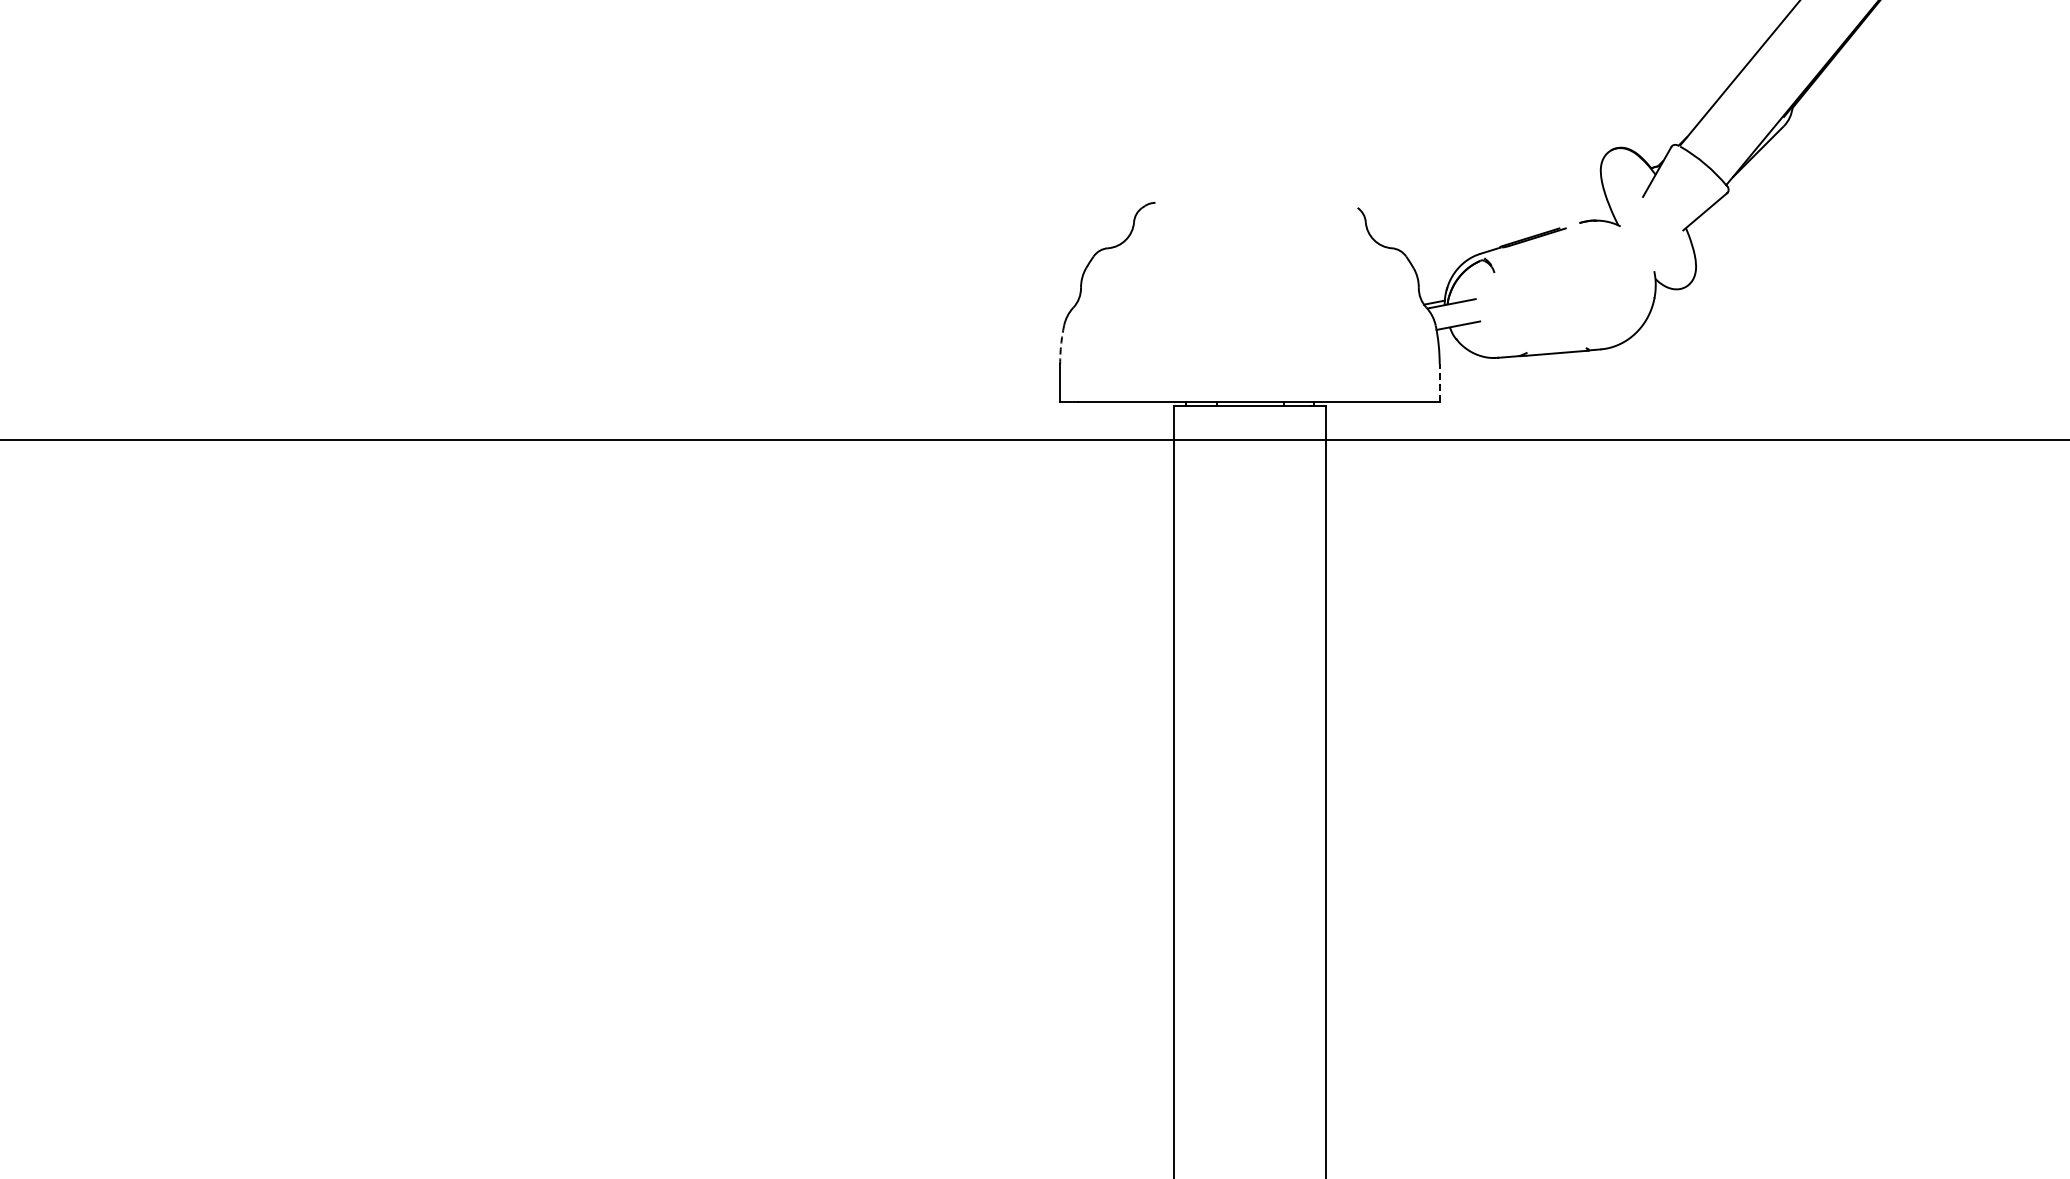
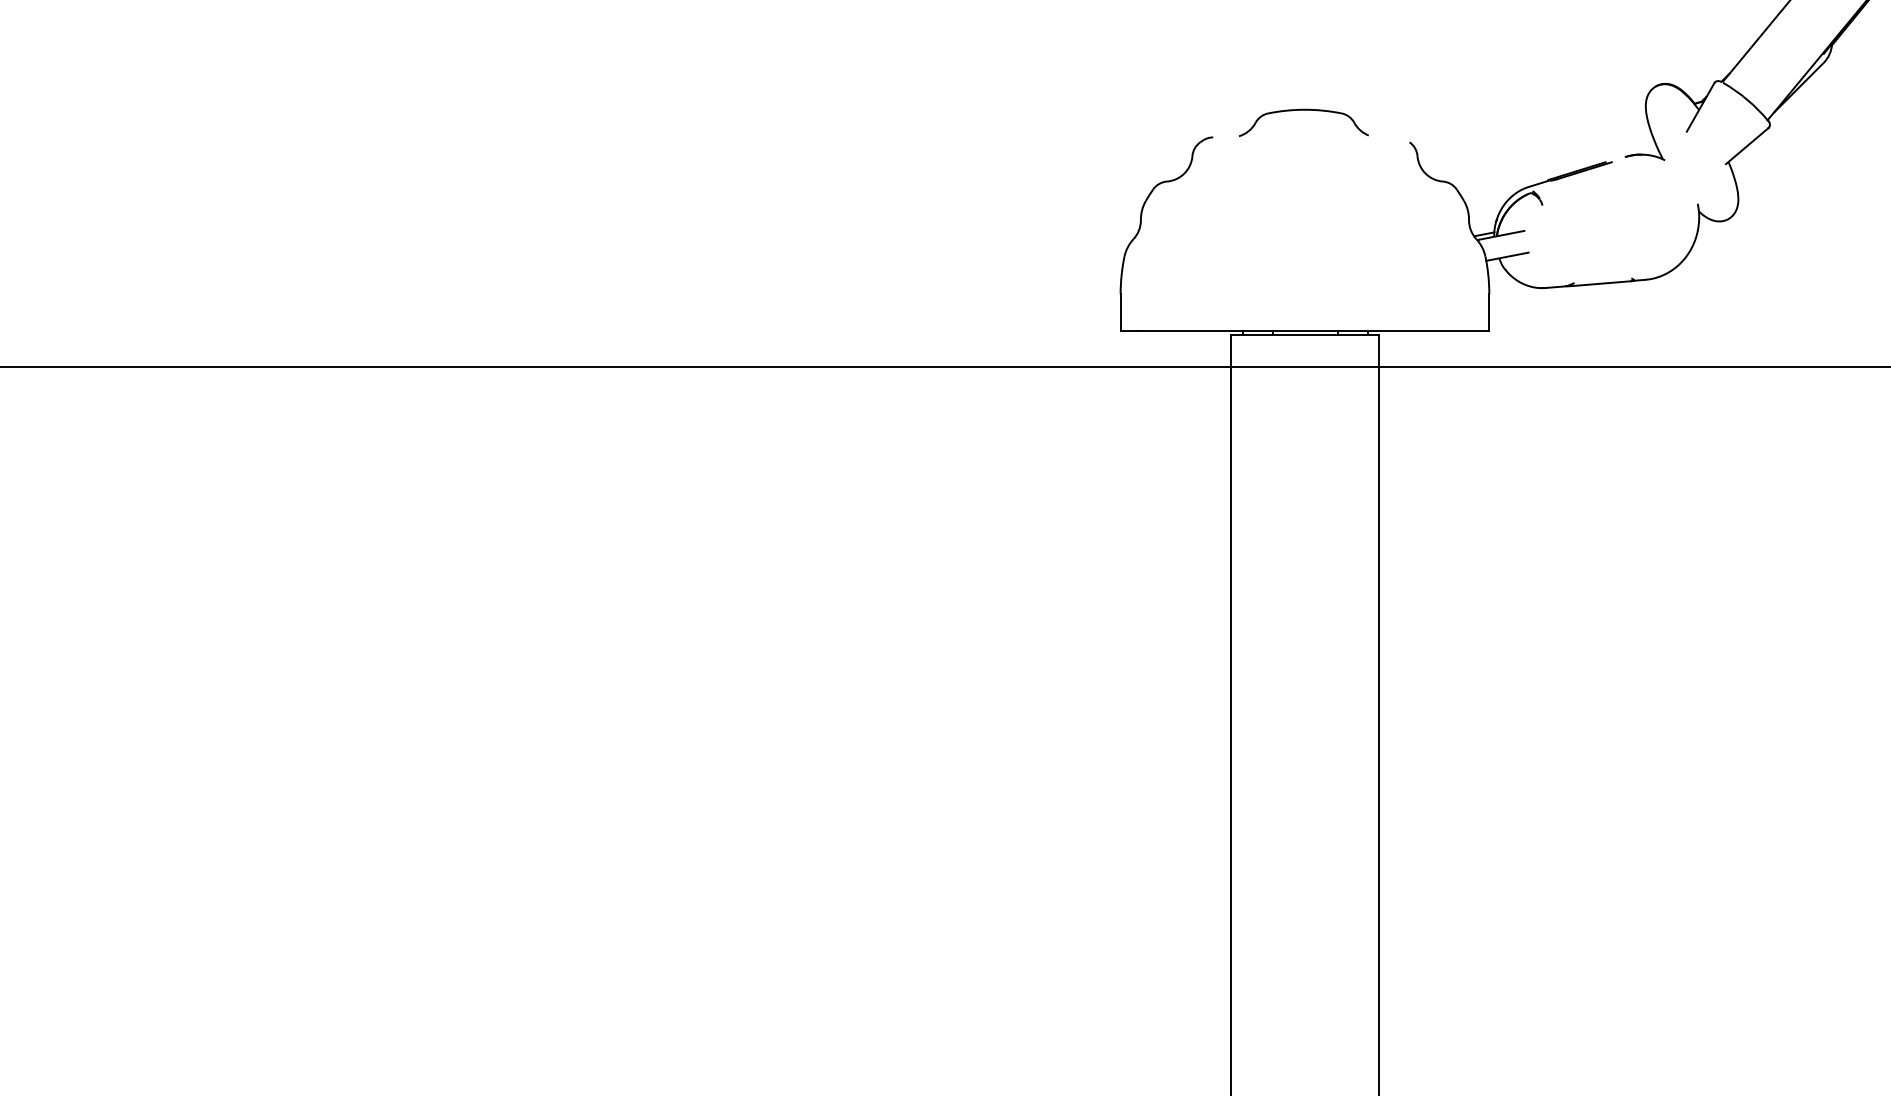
part: (1248, 175) -> (1303, 110), added
arc: (1061, 344) -> (1121, 275), dashed -> solid
line: (1439, 383) -> (1489, 312), dashed -> solid

